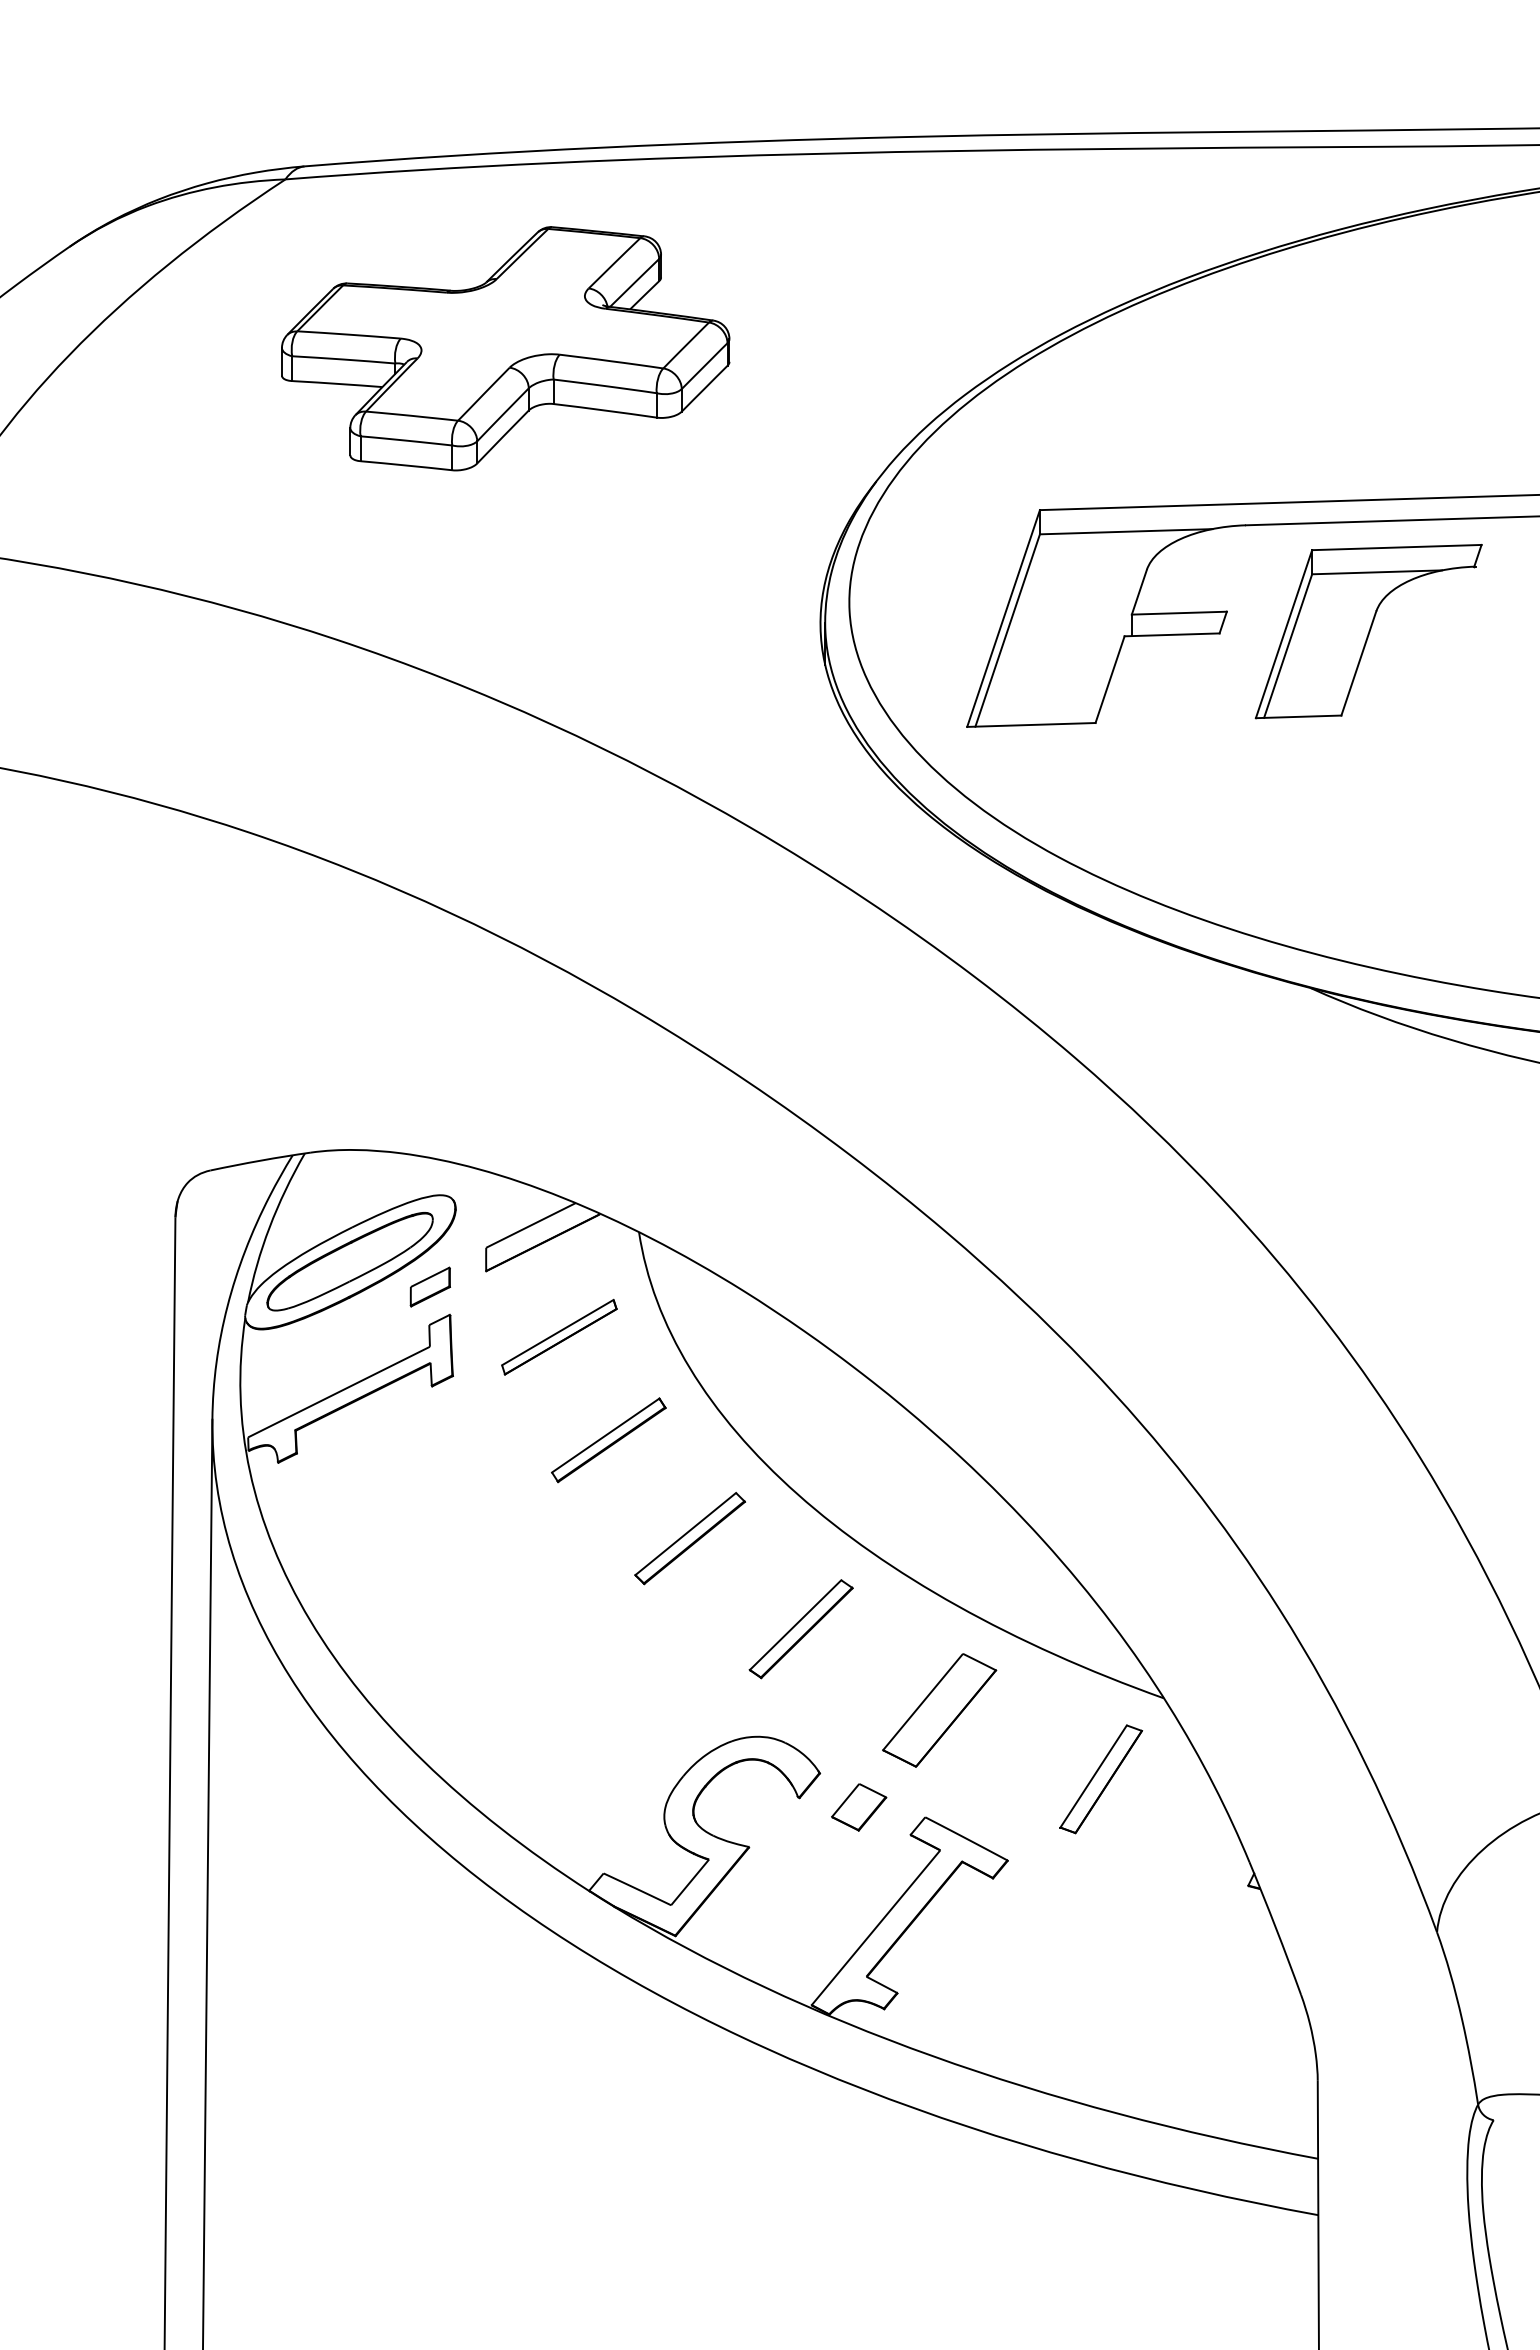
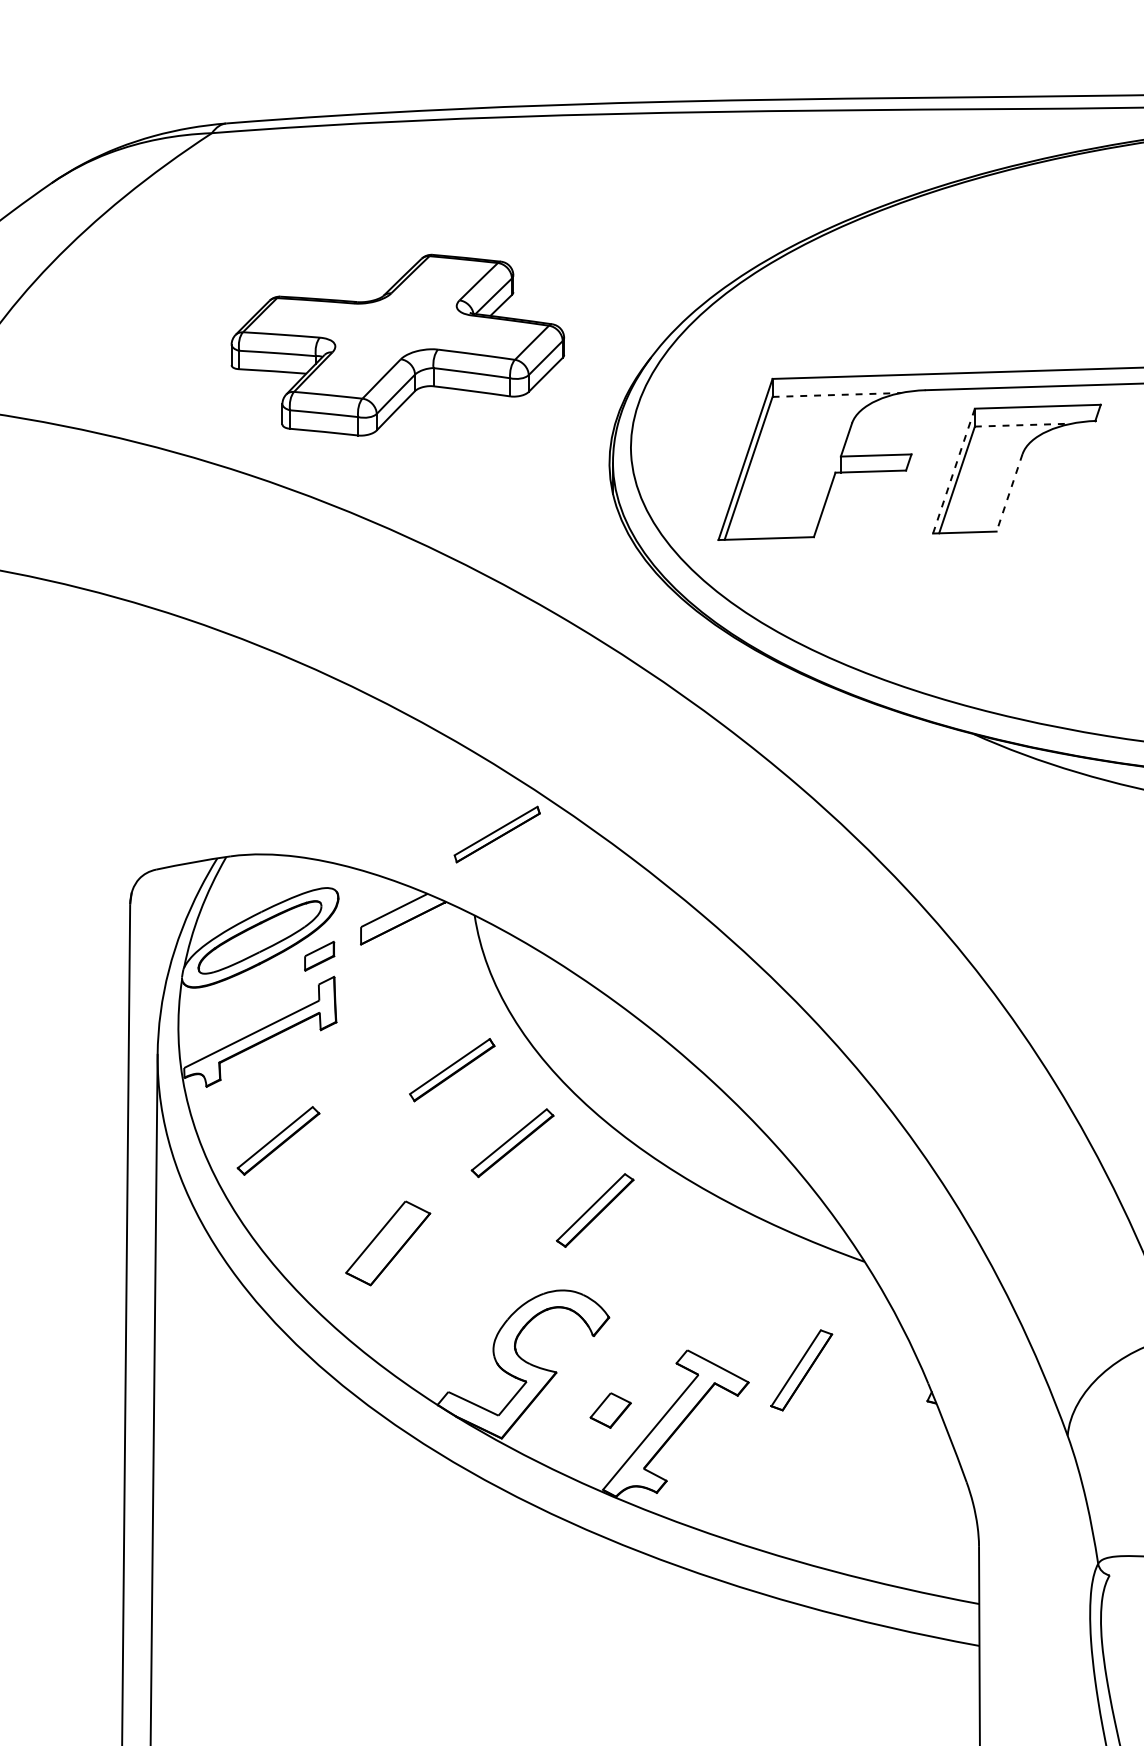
part: (505, 348) -> (397, 345), moved
line: (1126, 531) -> (836, 394), solid -> dashed
line: (1377, 572) -> (1023, 425), solid -> dashed
line: (1284, 634) -> (954, 471), solid -> dashed
line: (1358, 663) -> (1009, 492), solid -> dashed
part: (559, 1336) -> (497, 833), moved
part: (374, 1535) -> (278, 1140), added
part: (939, 1710) -> (388, 1243), moved
part: (1101, 1779) -> (801, 1370), moved
part: (859, 1807) -> (611, 1410), moved

